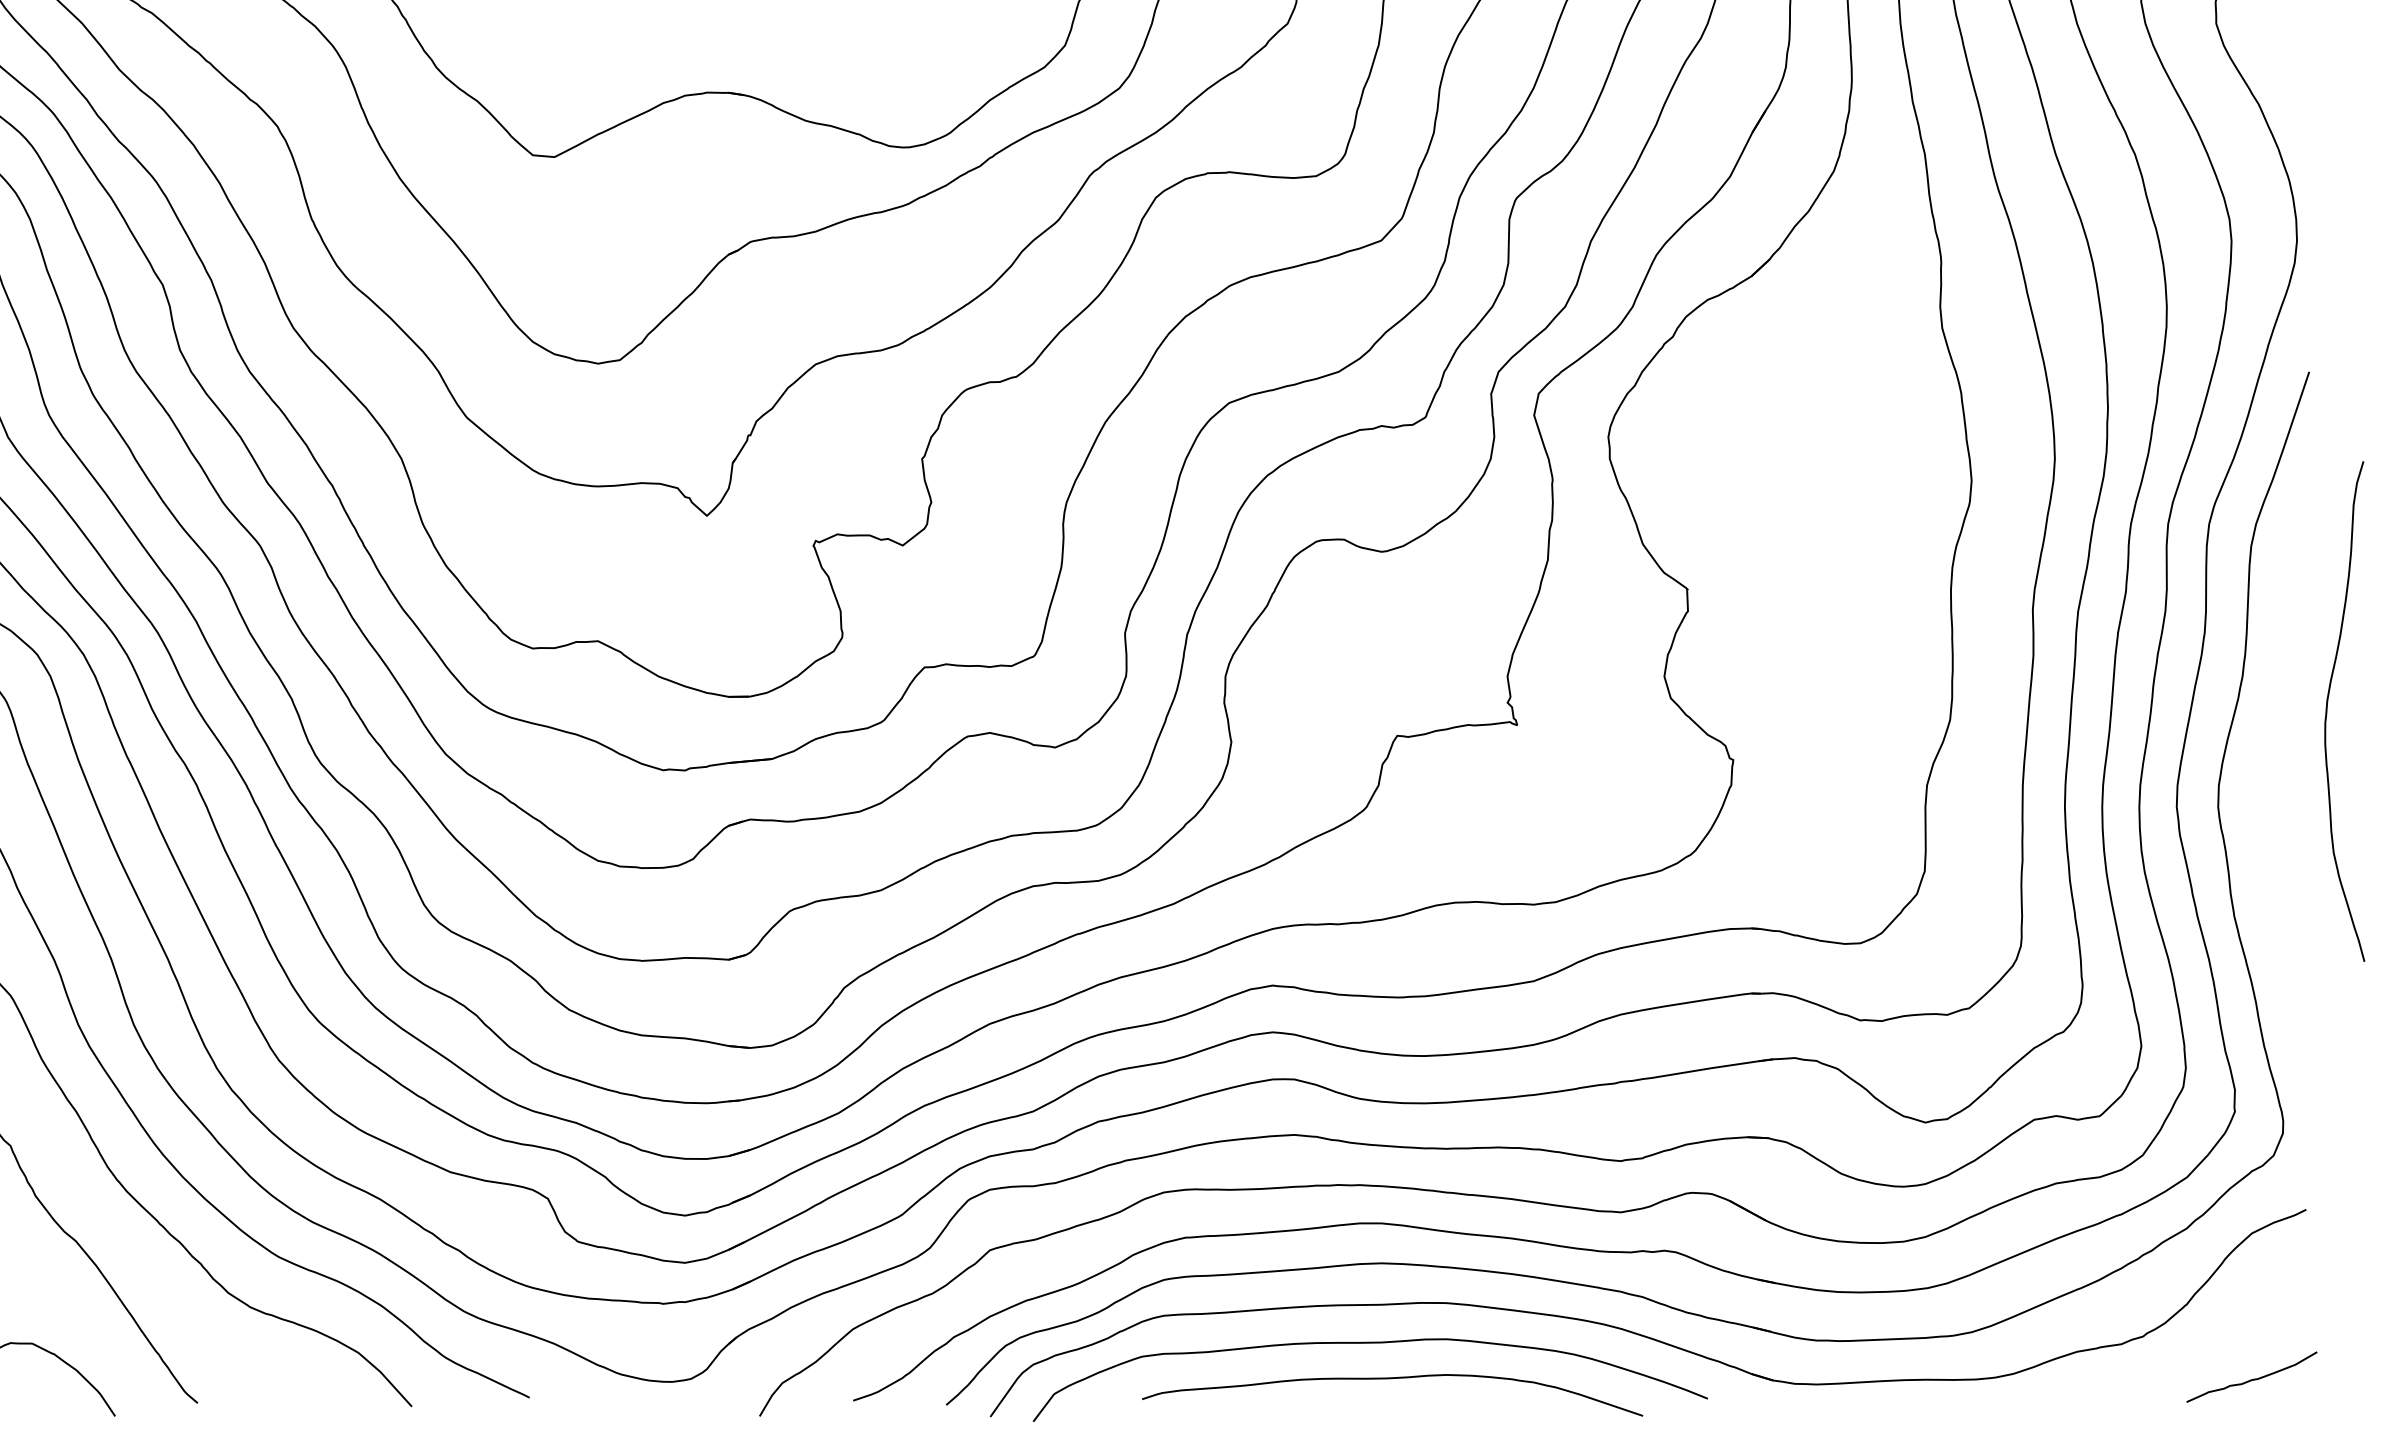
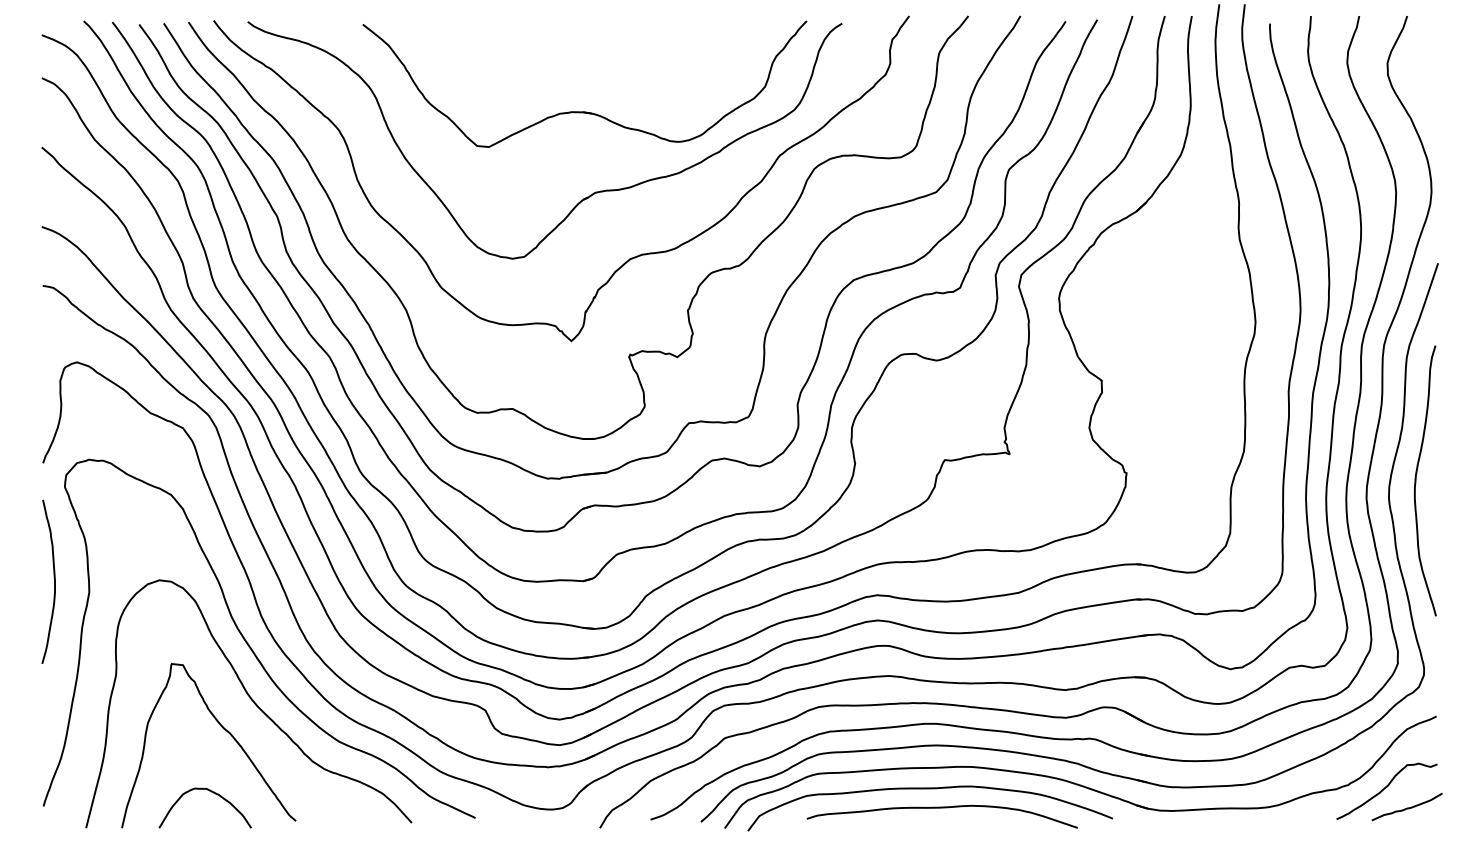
curve: (2328, 710) -> (1416, 480), moved
curve: (2213, 1342) -> (1386, 788), added

